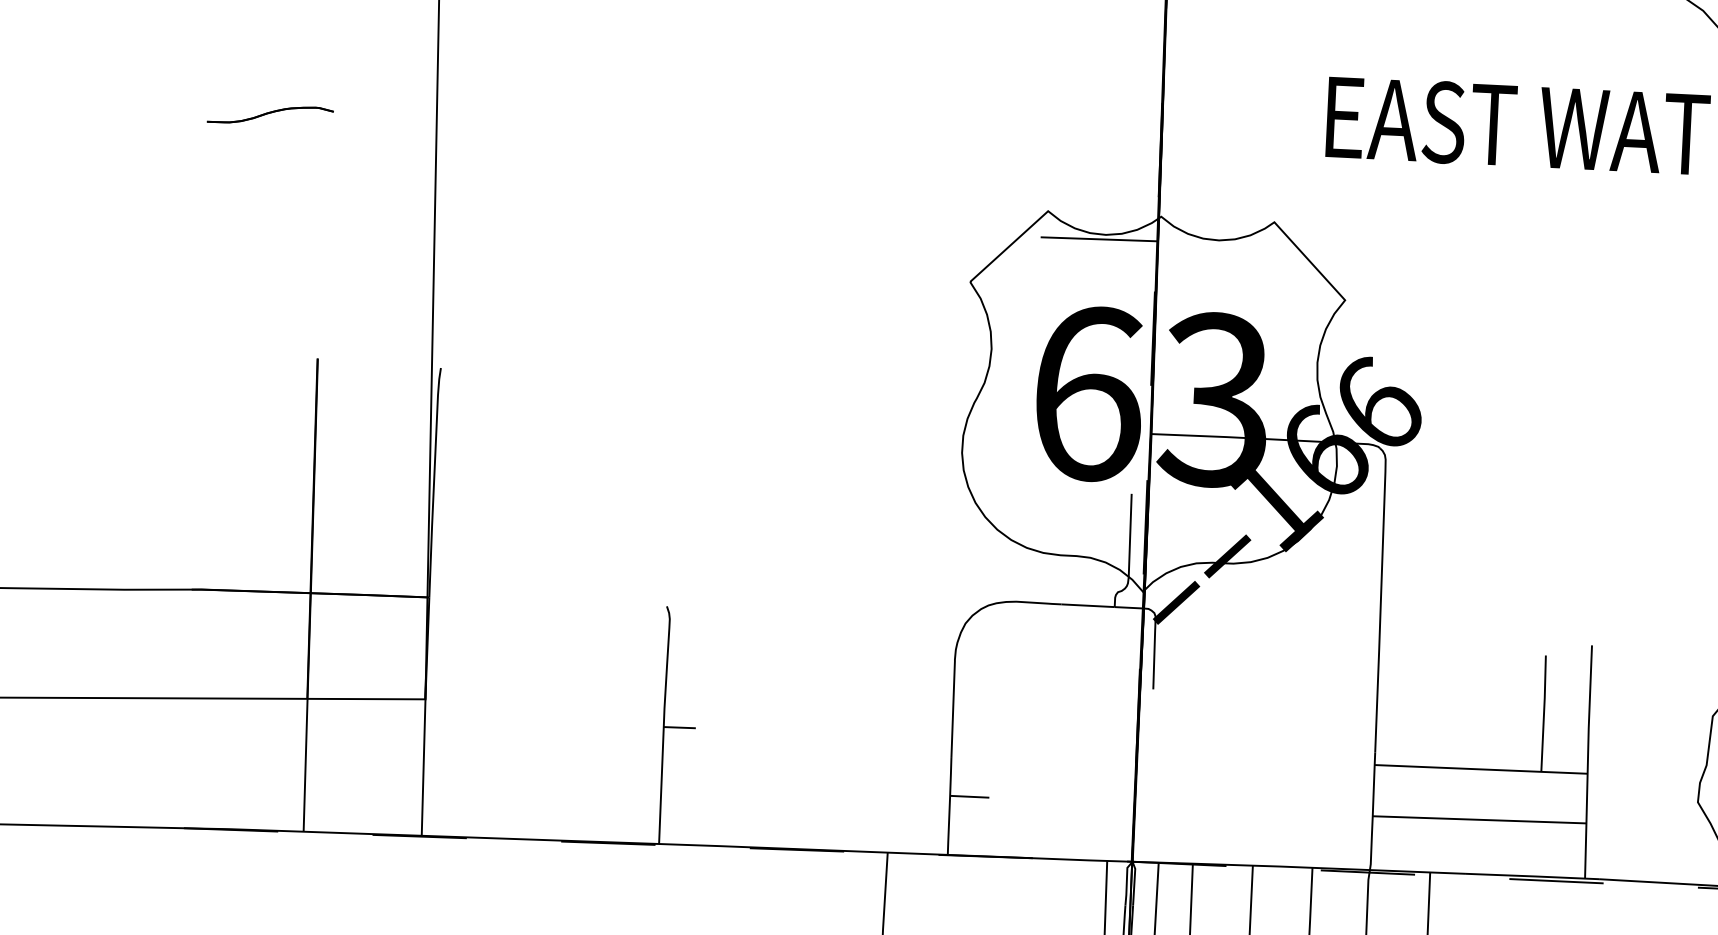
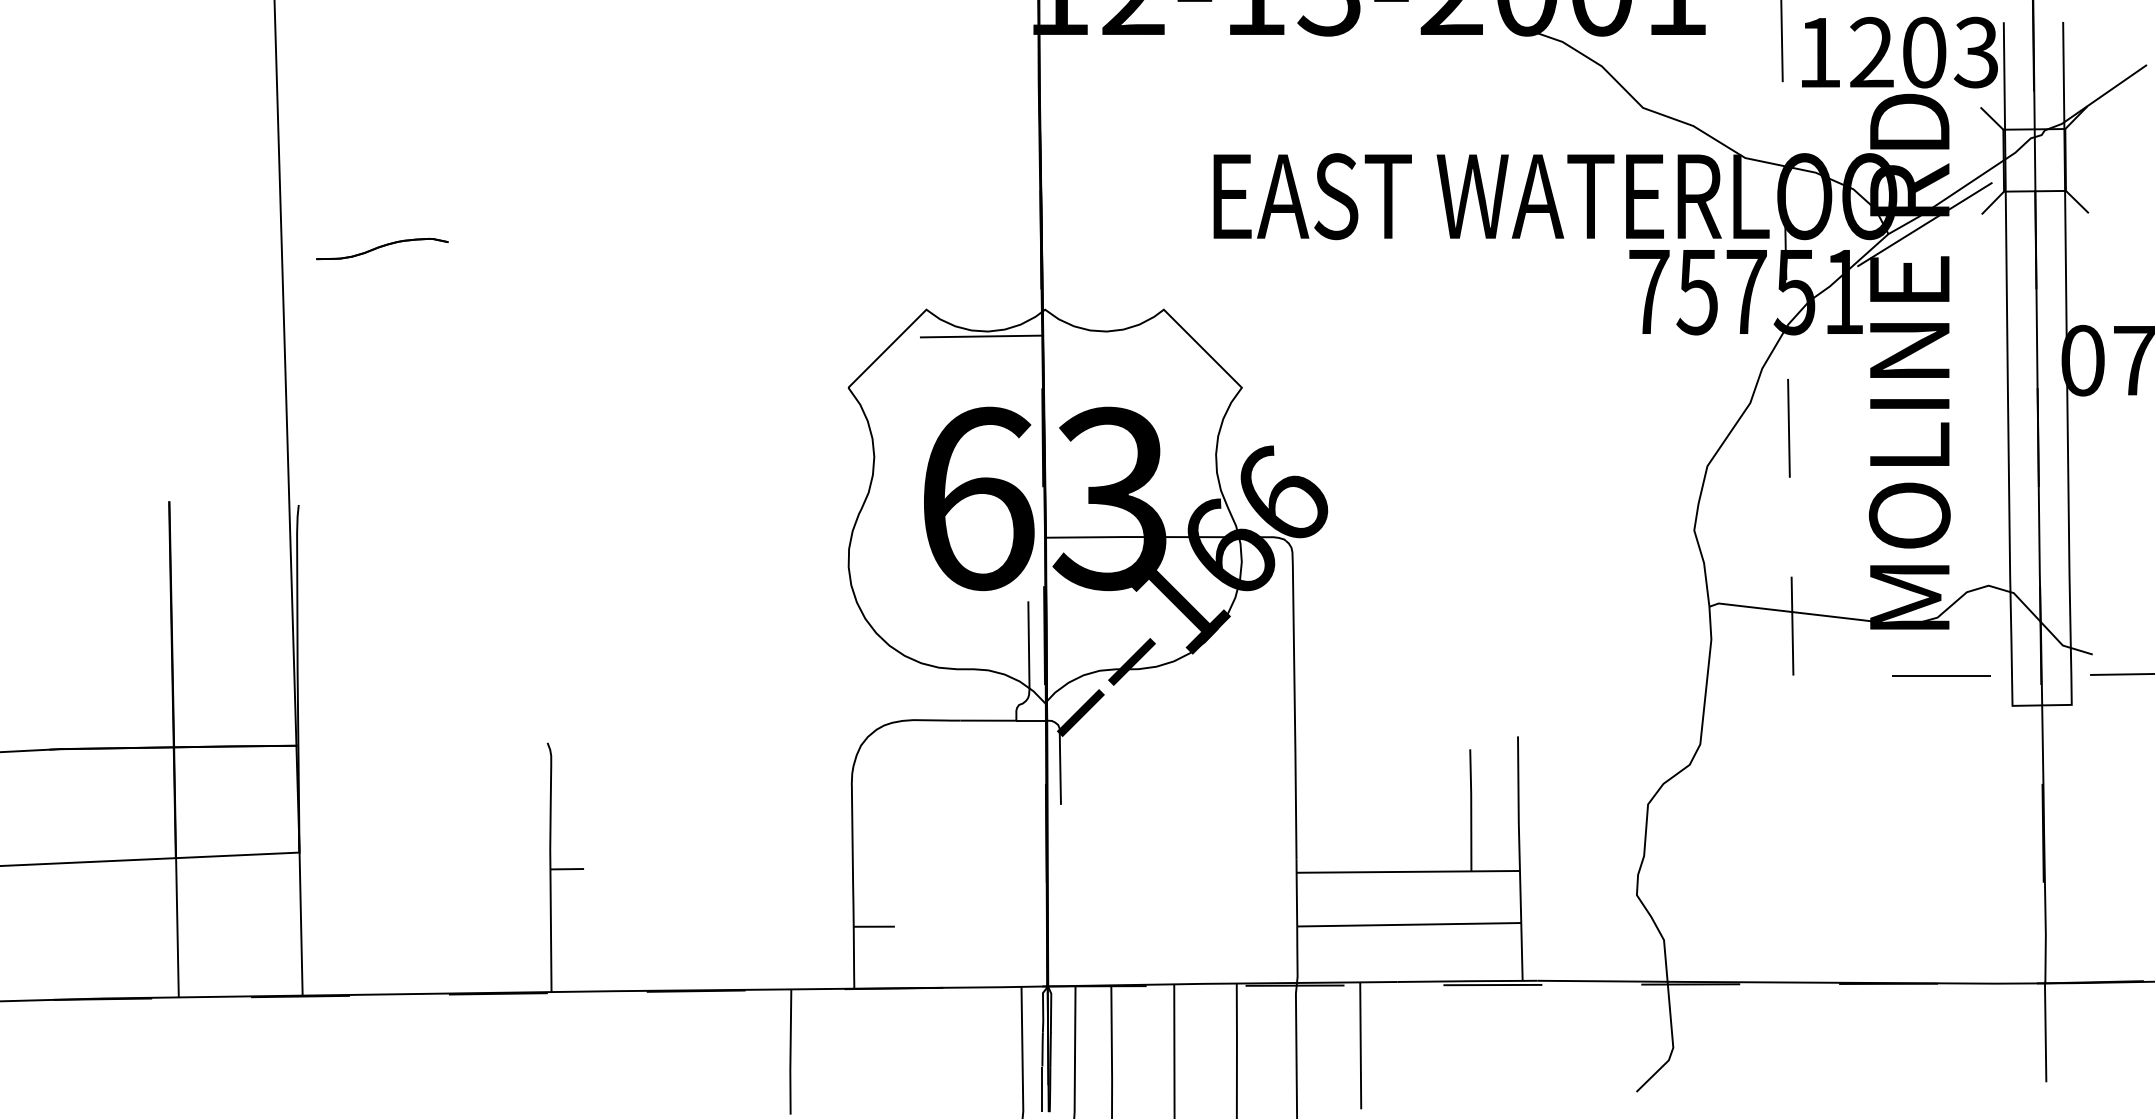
part: (270, 114) -> (382, 248), moved

